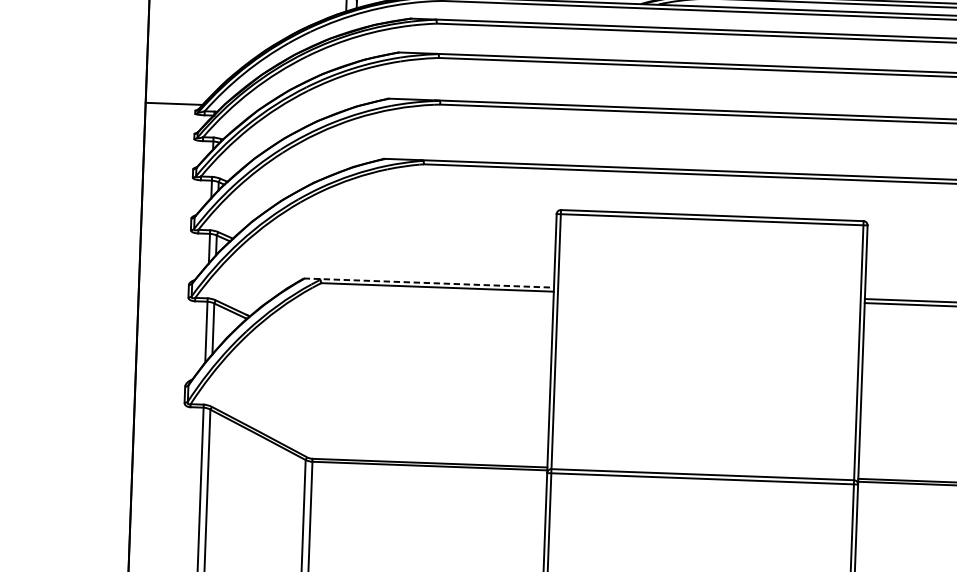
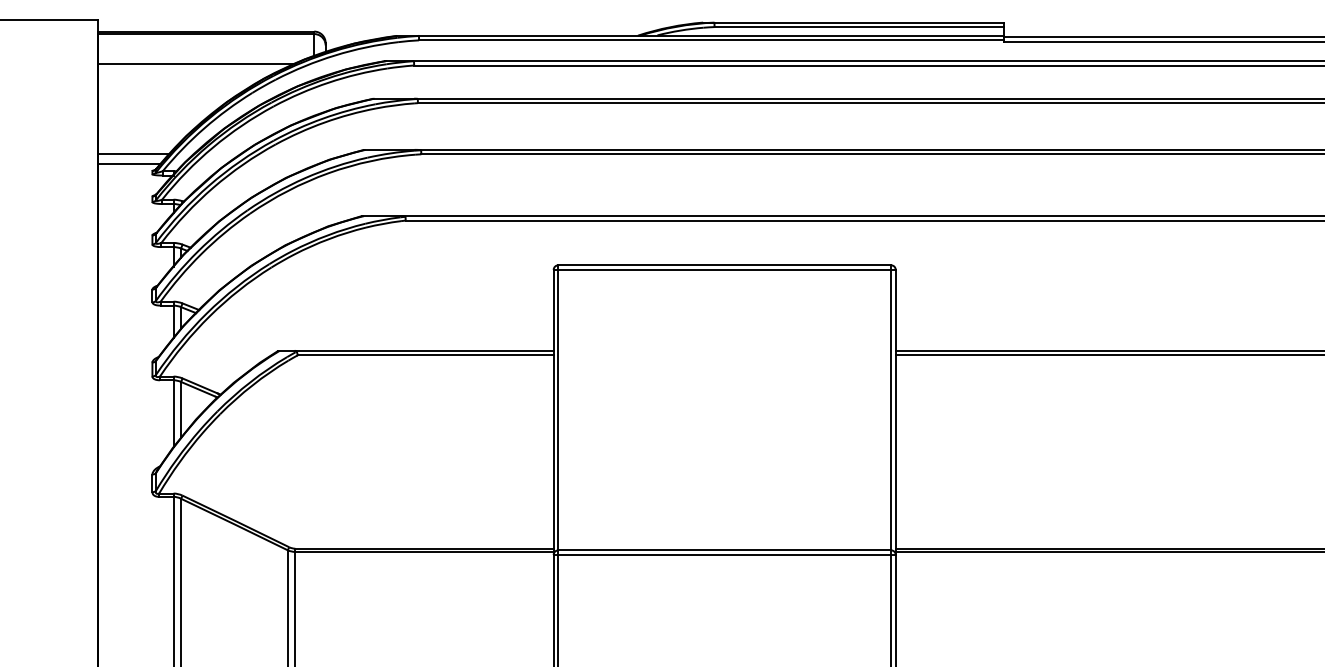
line: (238, 14) -> (196, 63), added
line: (178, 95) -> (133, 154), added
line: (428, 282) -> (415, 350), dashed -> solid

